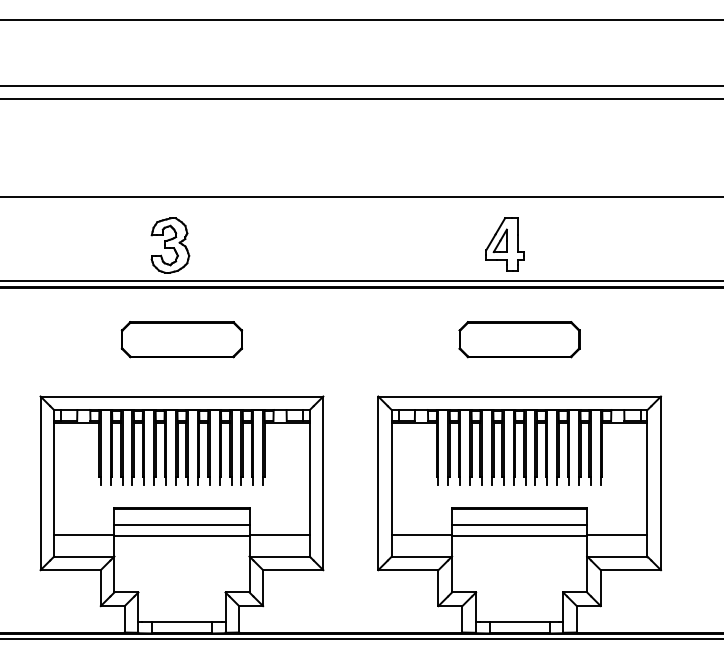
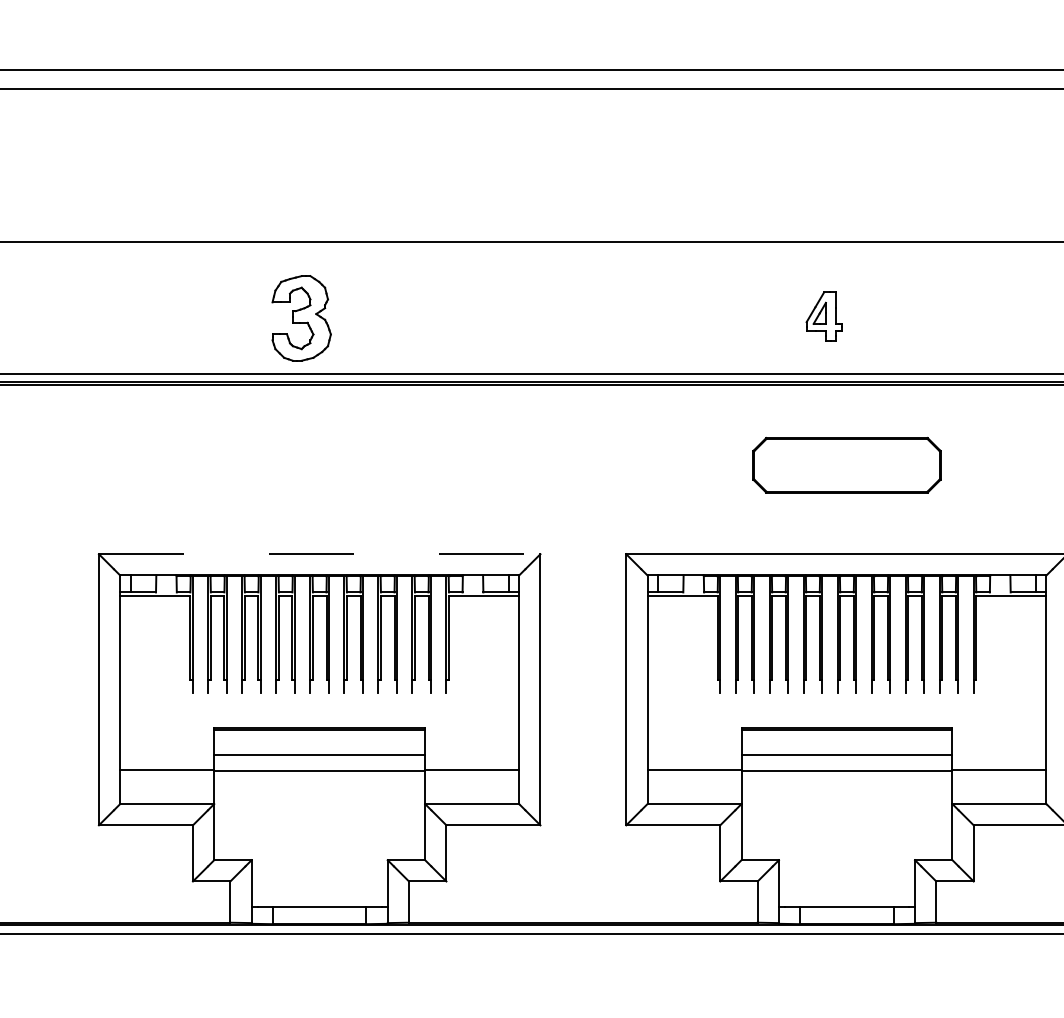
part: (504, 244) -> (823, 316), size x0.6
part: (181, 339) -> (318, 465), removed
line: (182, 396) -> (320, 554), solid -> dashed

